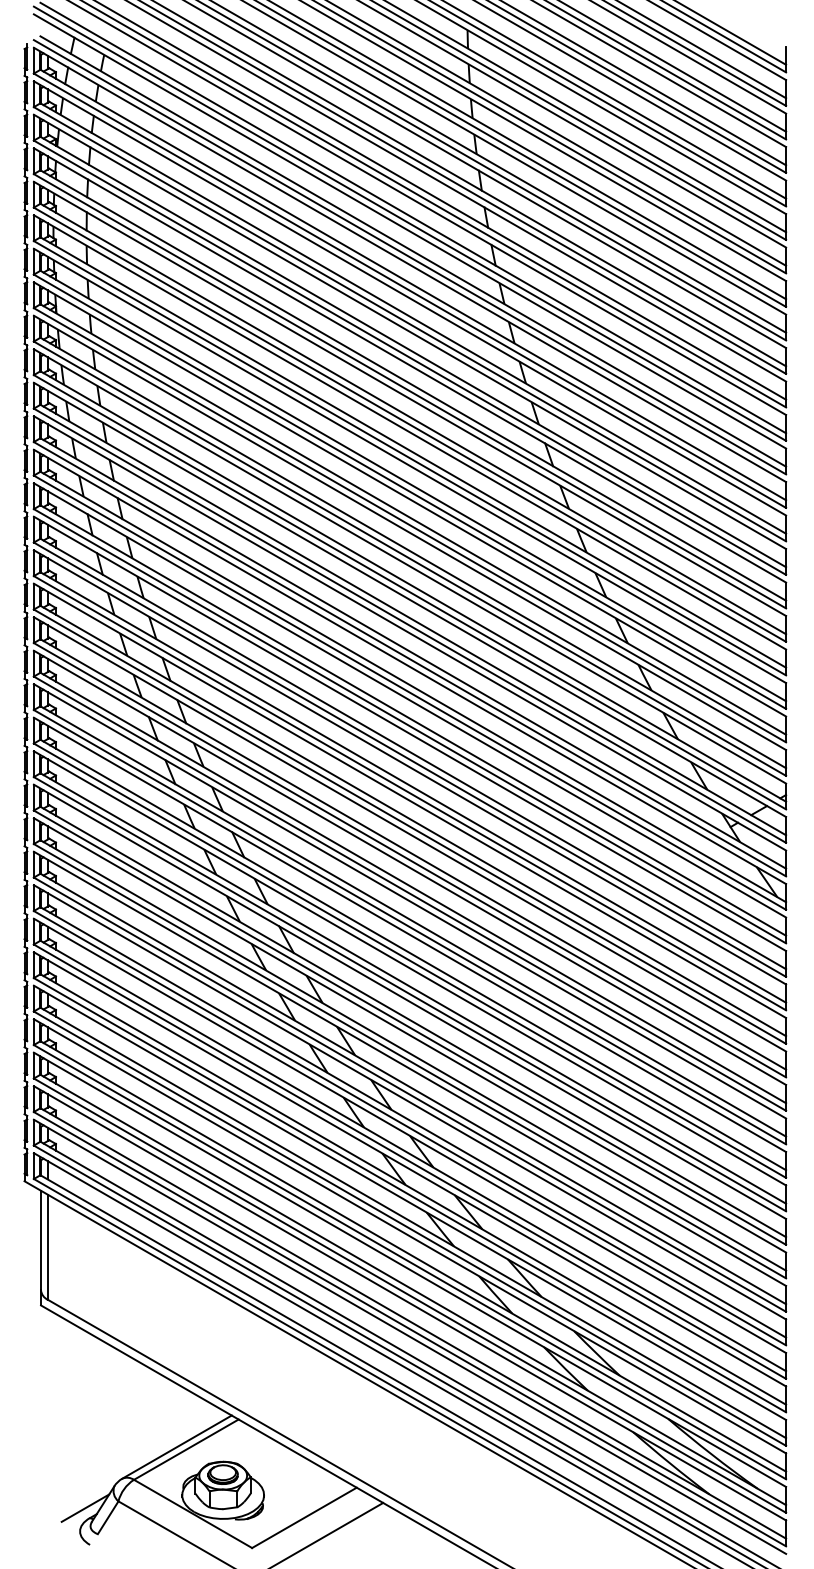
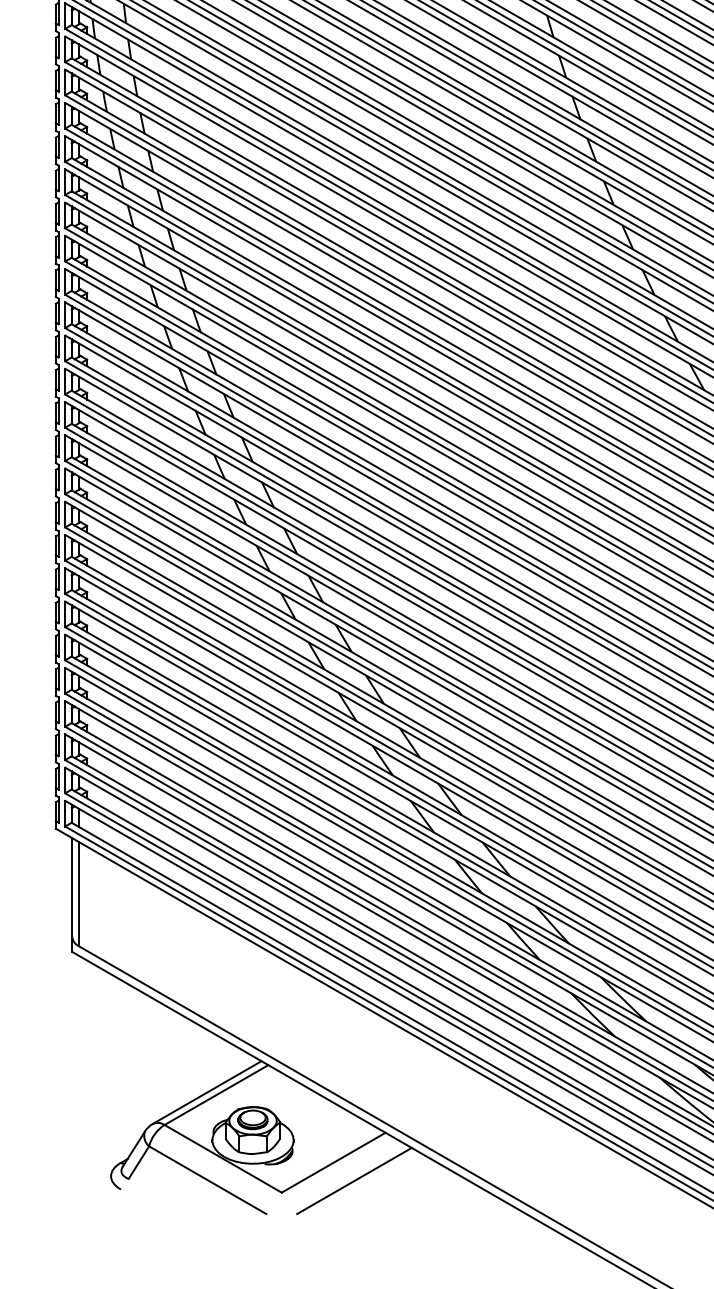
line: (85, 1507) -> (116, 1152), removed

